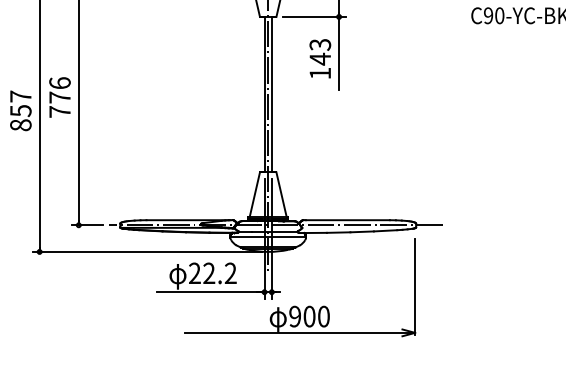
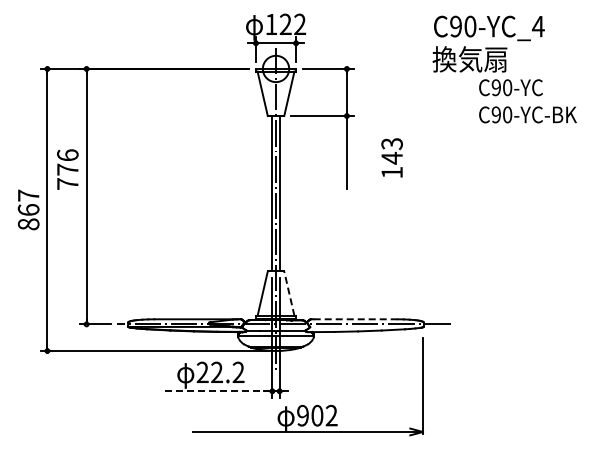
text: (319, 58) -> (391, 157), moved
text: (59, 97) -> (67, 169), moved
text: (20, 111) -> (28, 210), 857 -> 867
line: (281, 194) -> (289, 293), solid -> dashed
line: (347, 220) -> (355, 319), solid -> dashed
line: (210, 292) -> (218, 391), solid -> dashed
text: (323, 316) -> (331, 415), 900 -> 902

